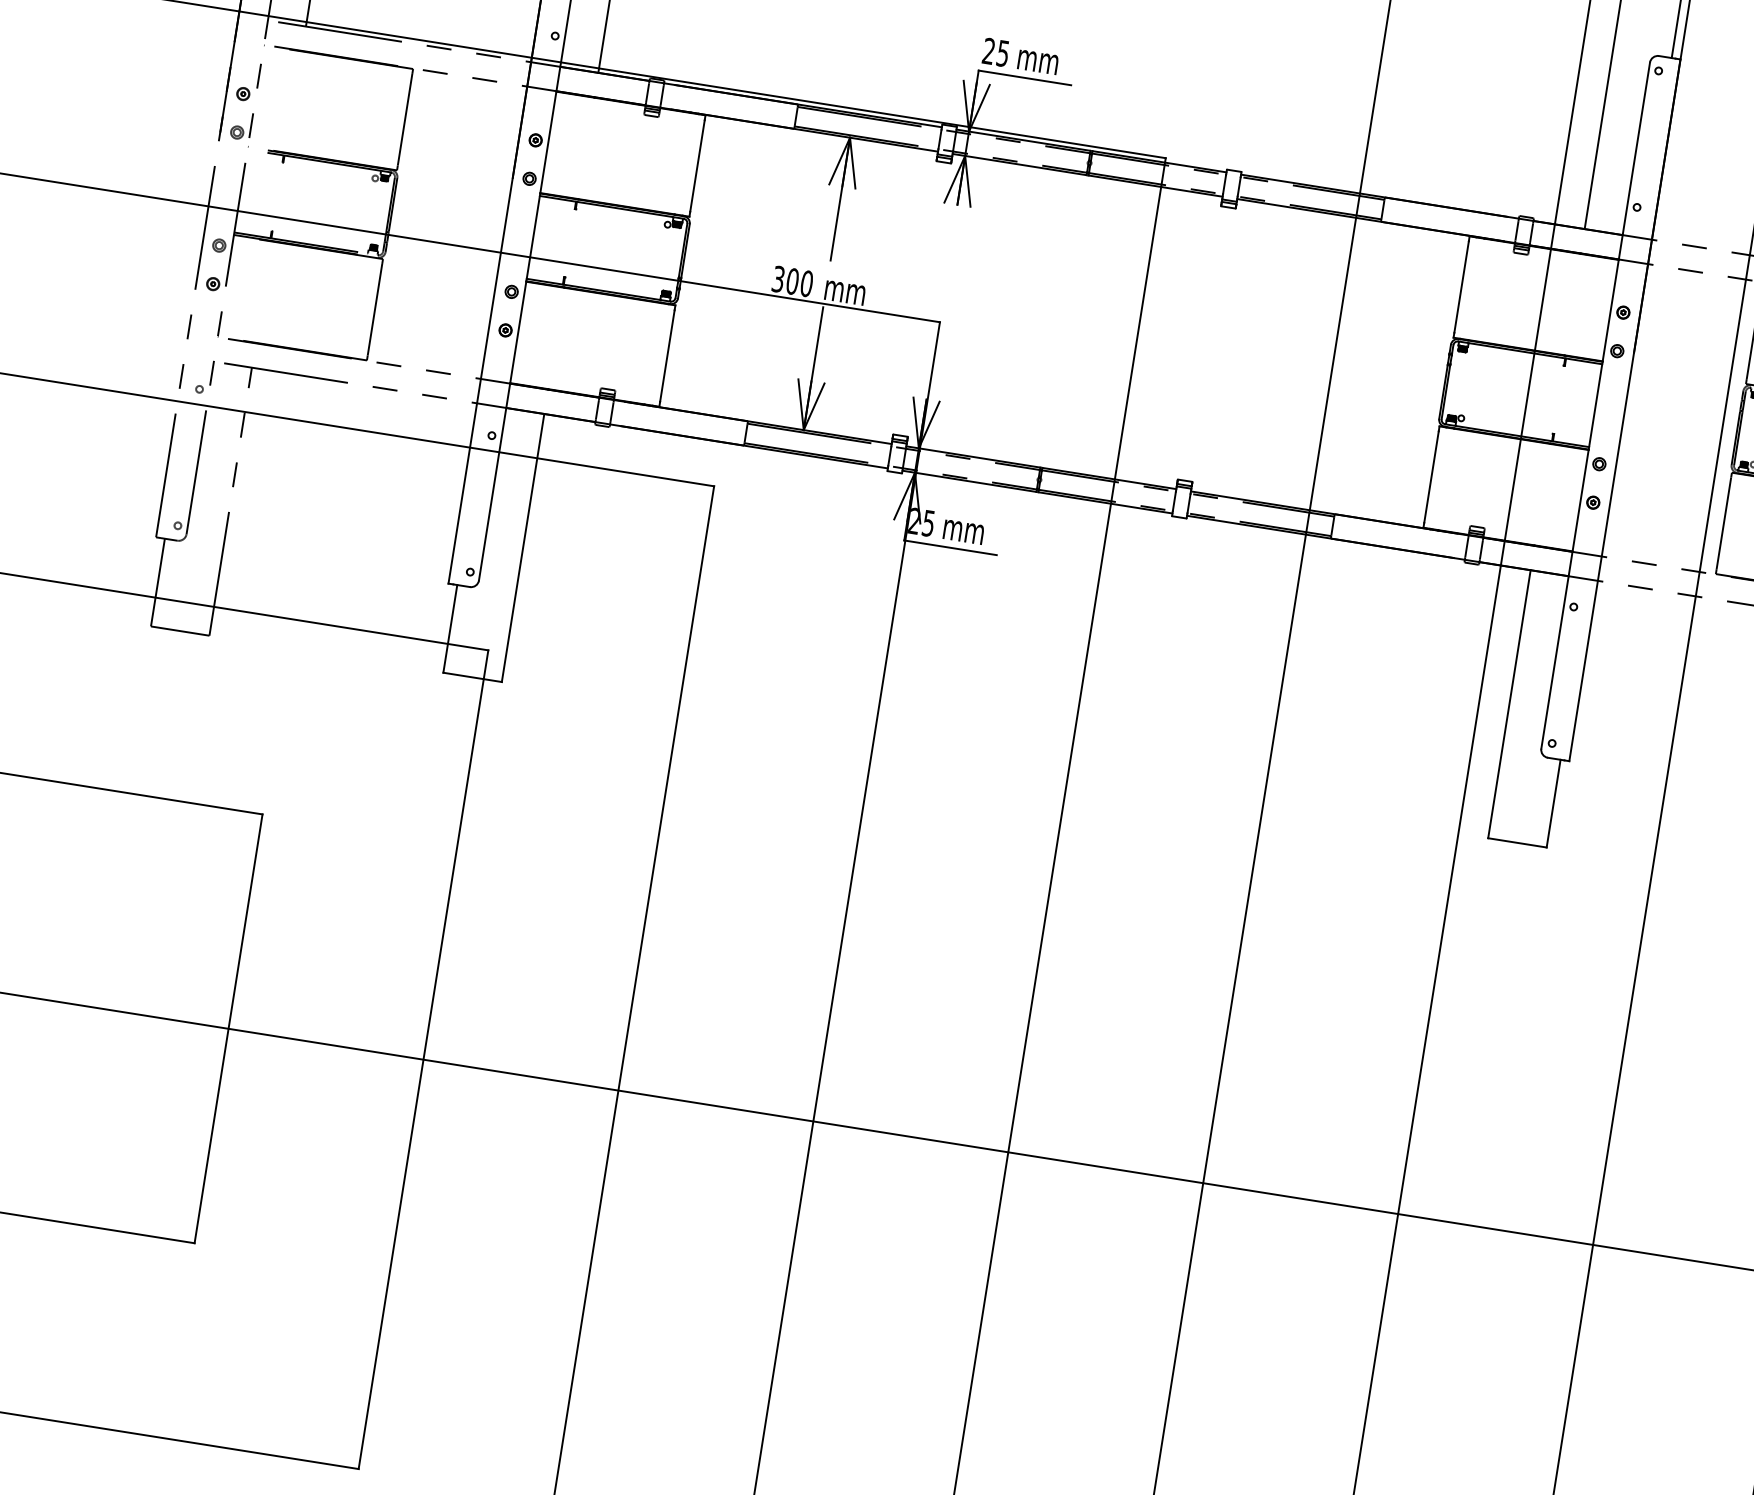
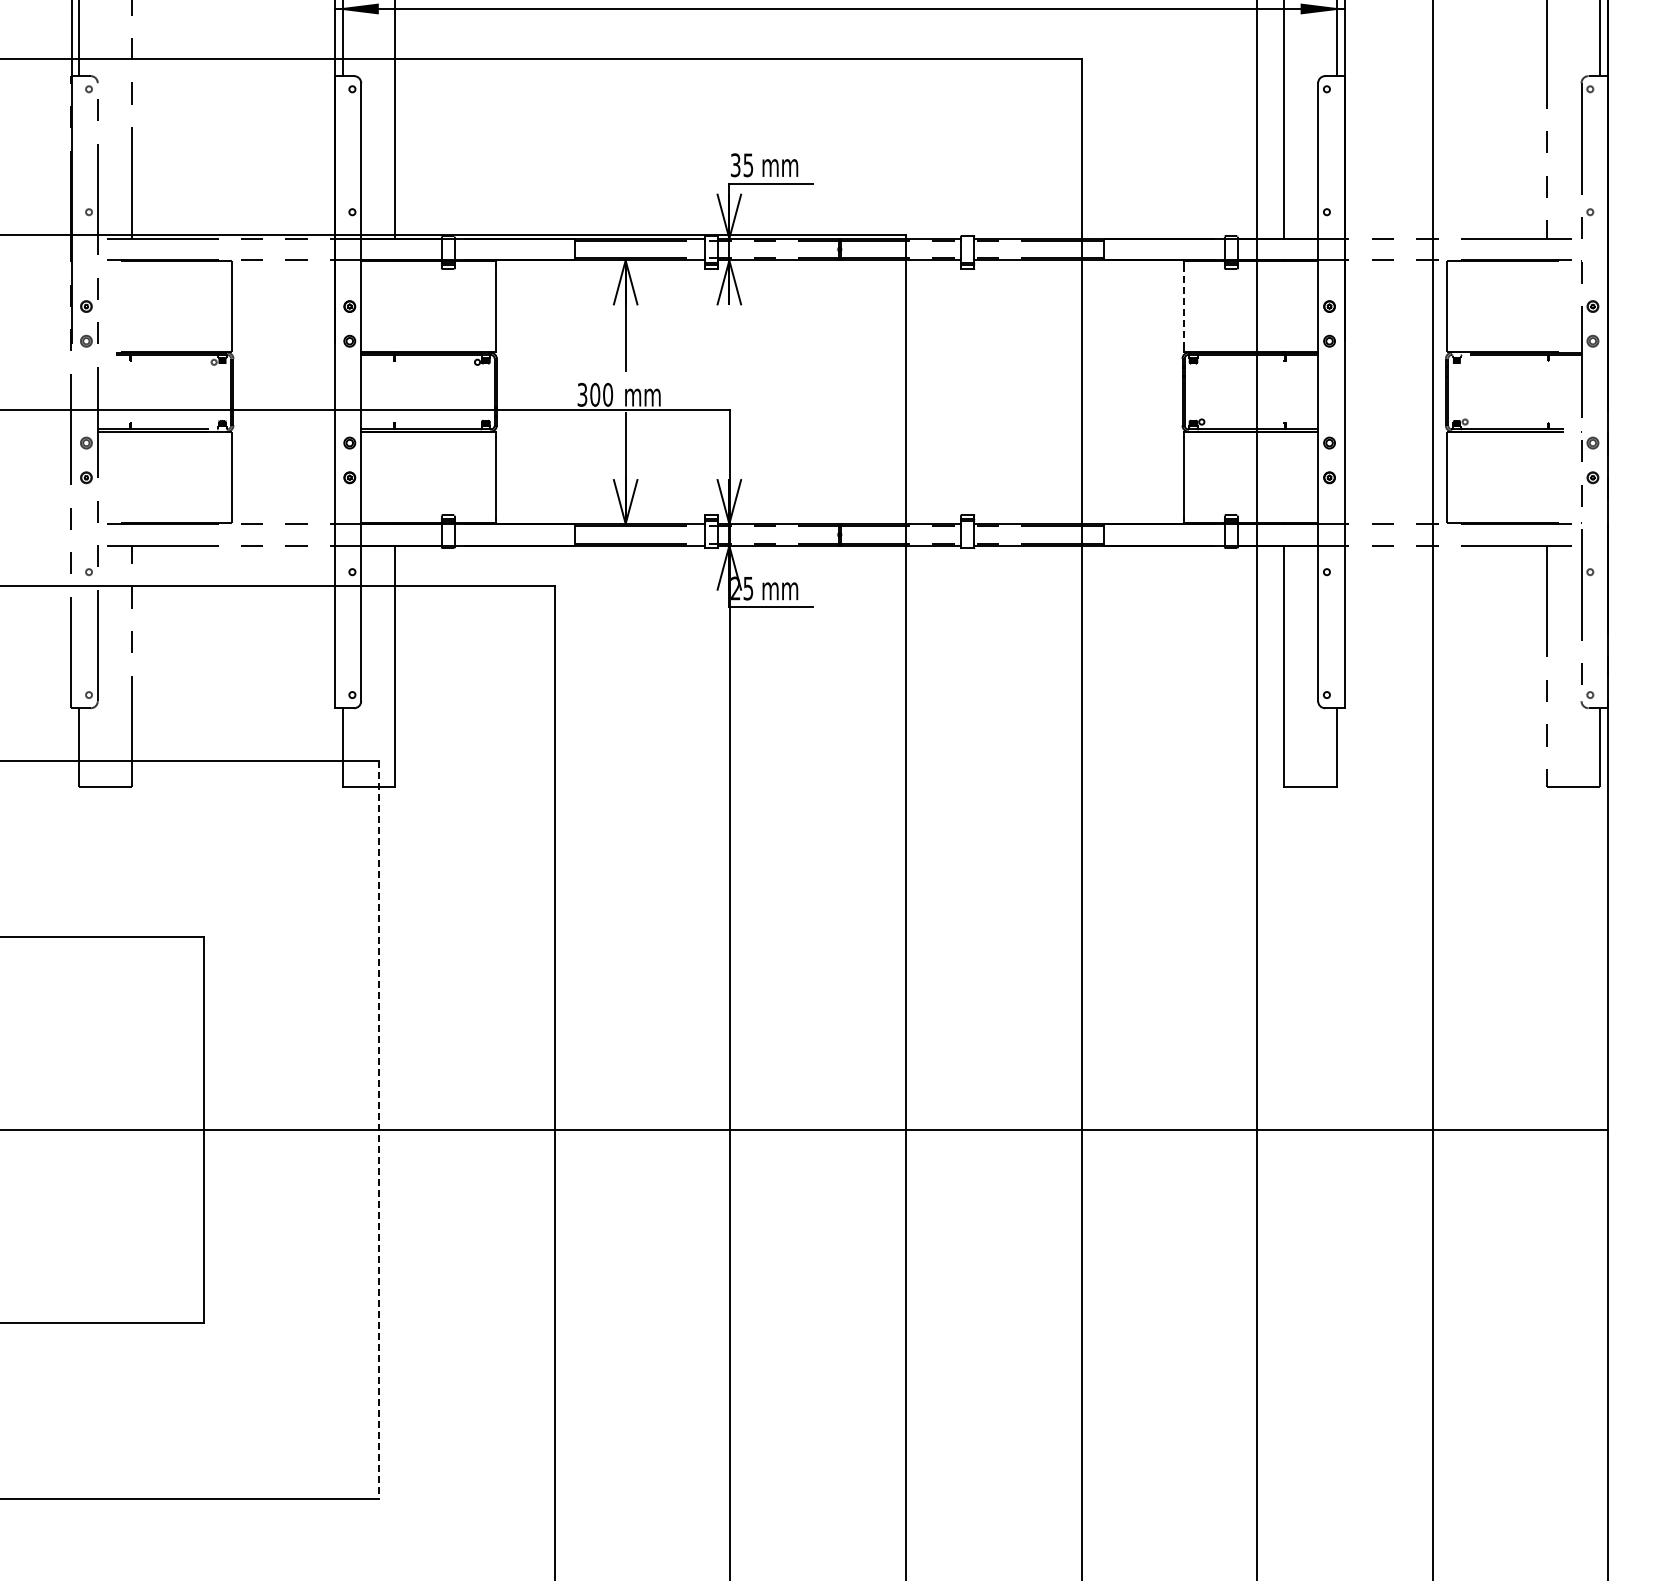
text: (988, 51) -> (735, 165), 25 -> 35
line: (1461, 287) -> (1183, 307), solid -> dashed
line: (423, 1060) -> (379, 1130), solid -> dashed

